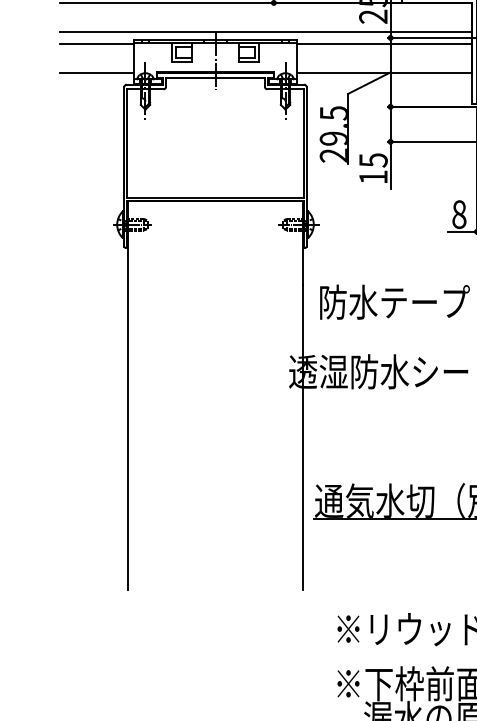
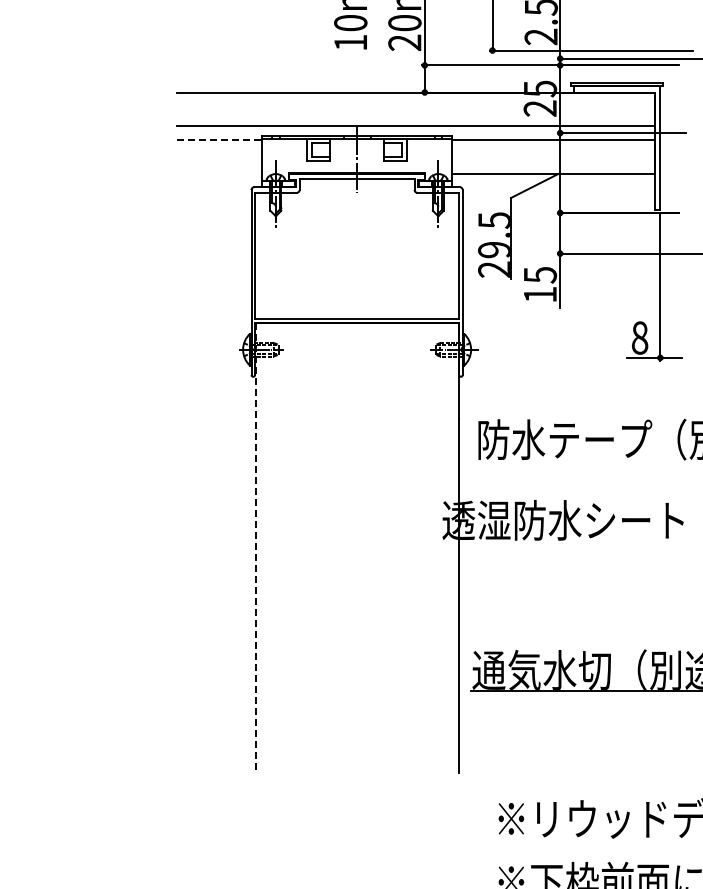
line: (96, 43) -> (219, 139), solid -> dashed
line: (96, 72) -> (219, 173), removed
line: (127, 396) -> (255, 548), solid -> dashed

